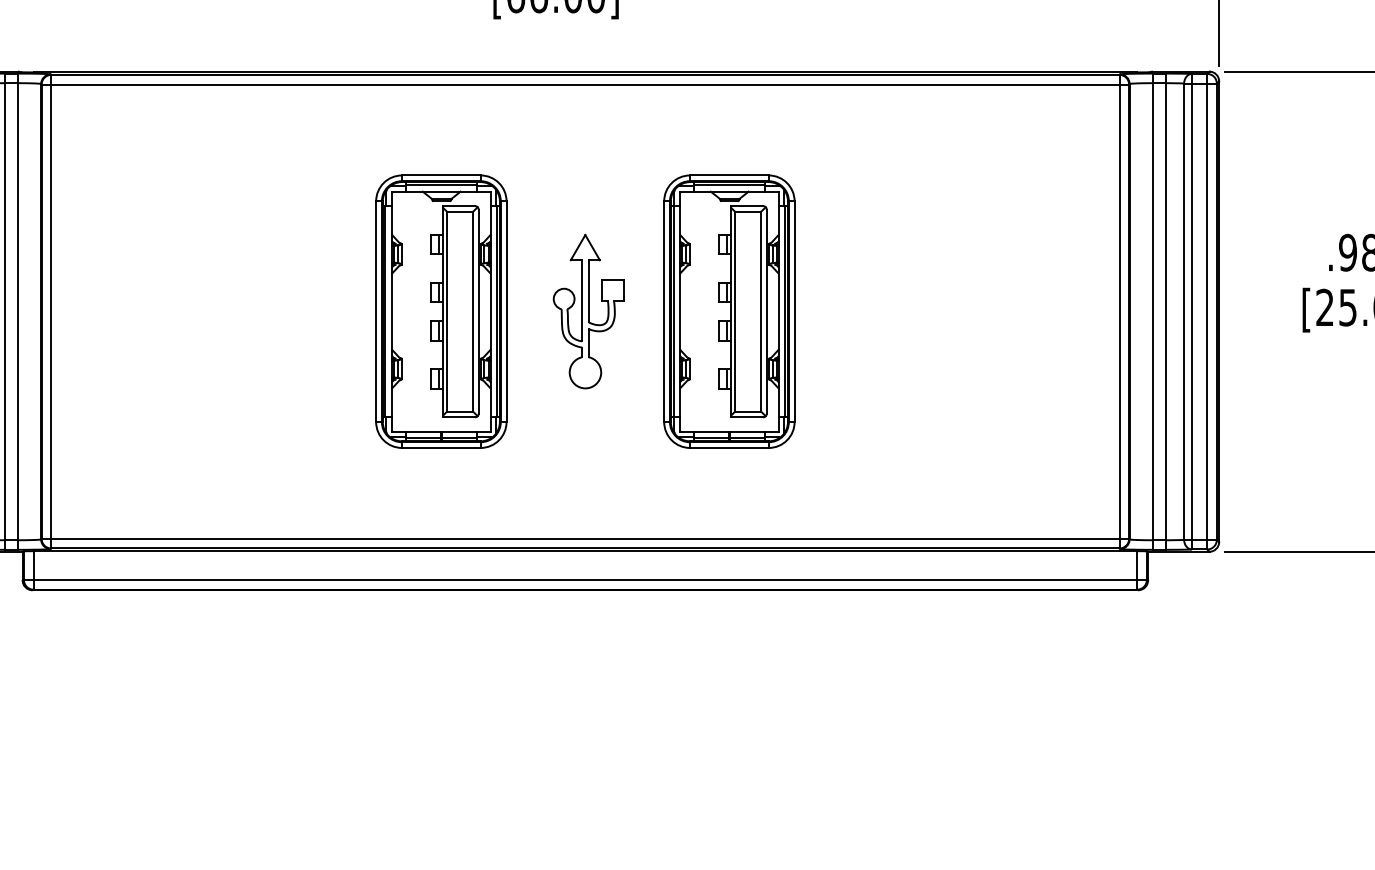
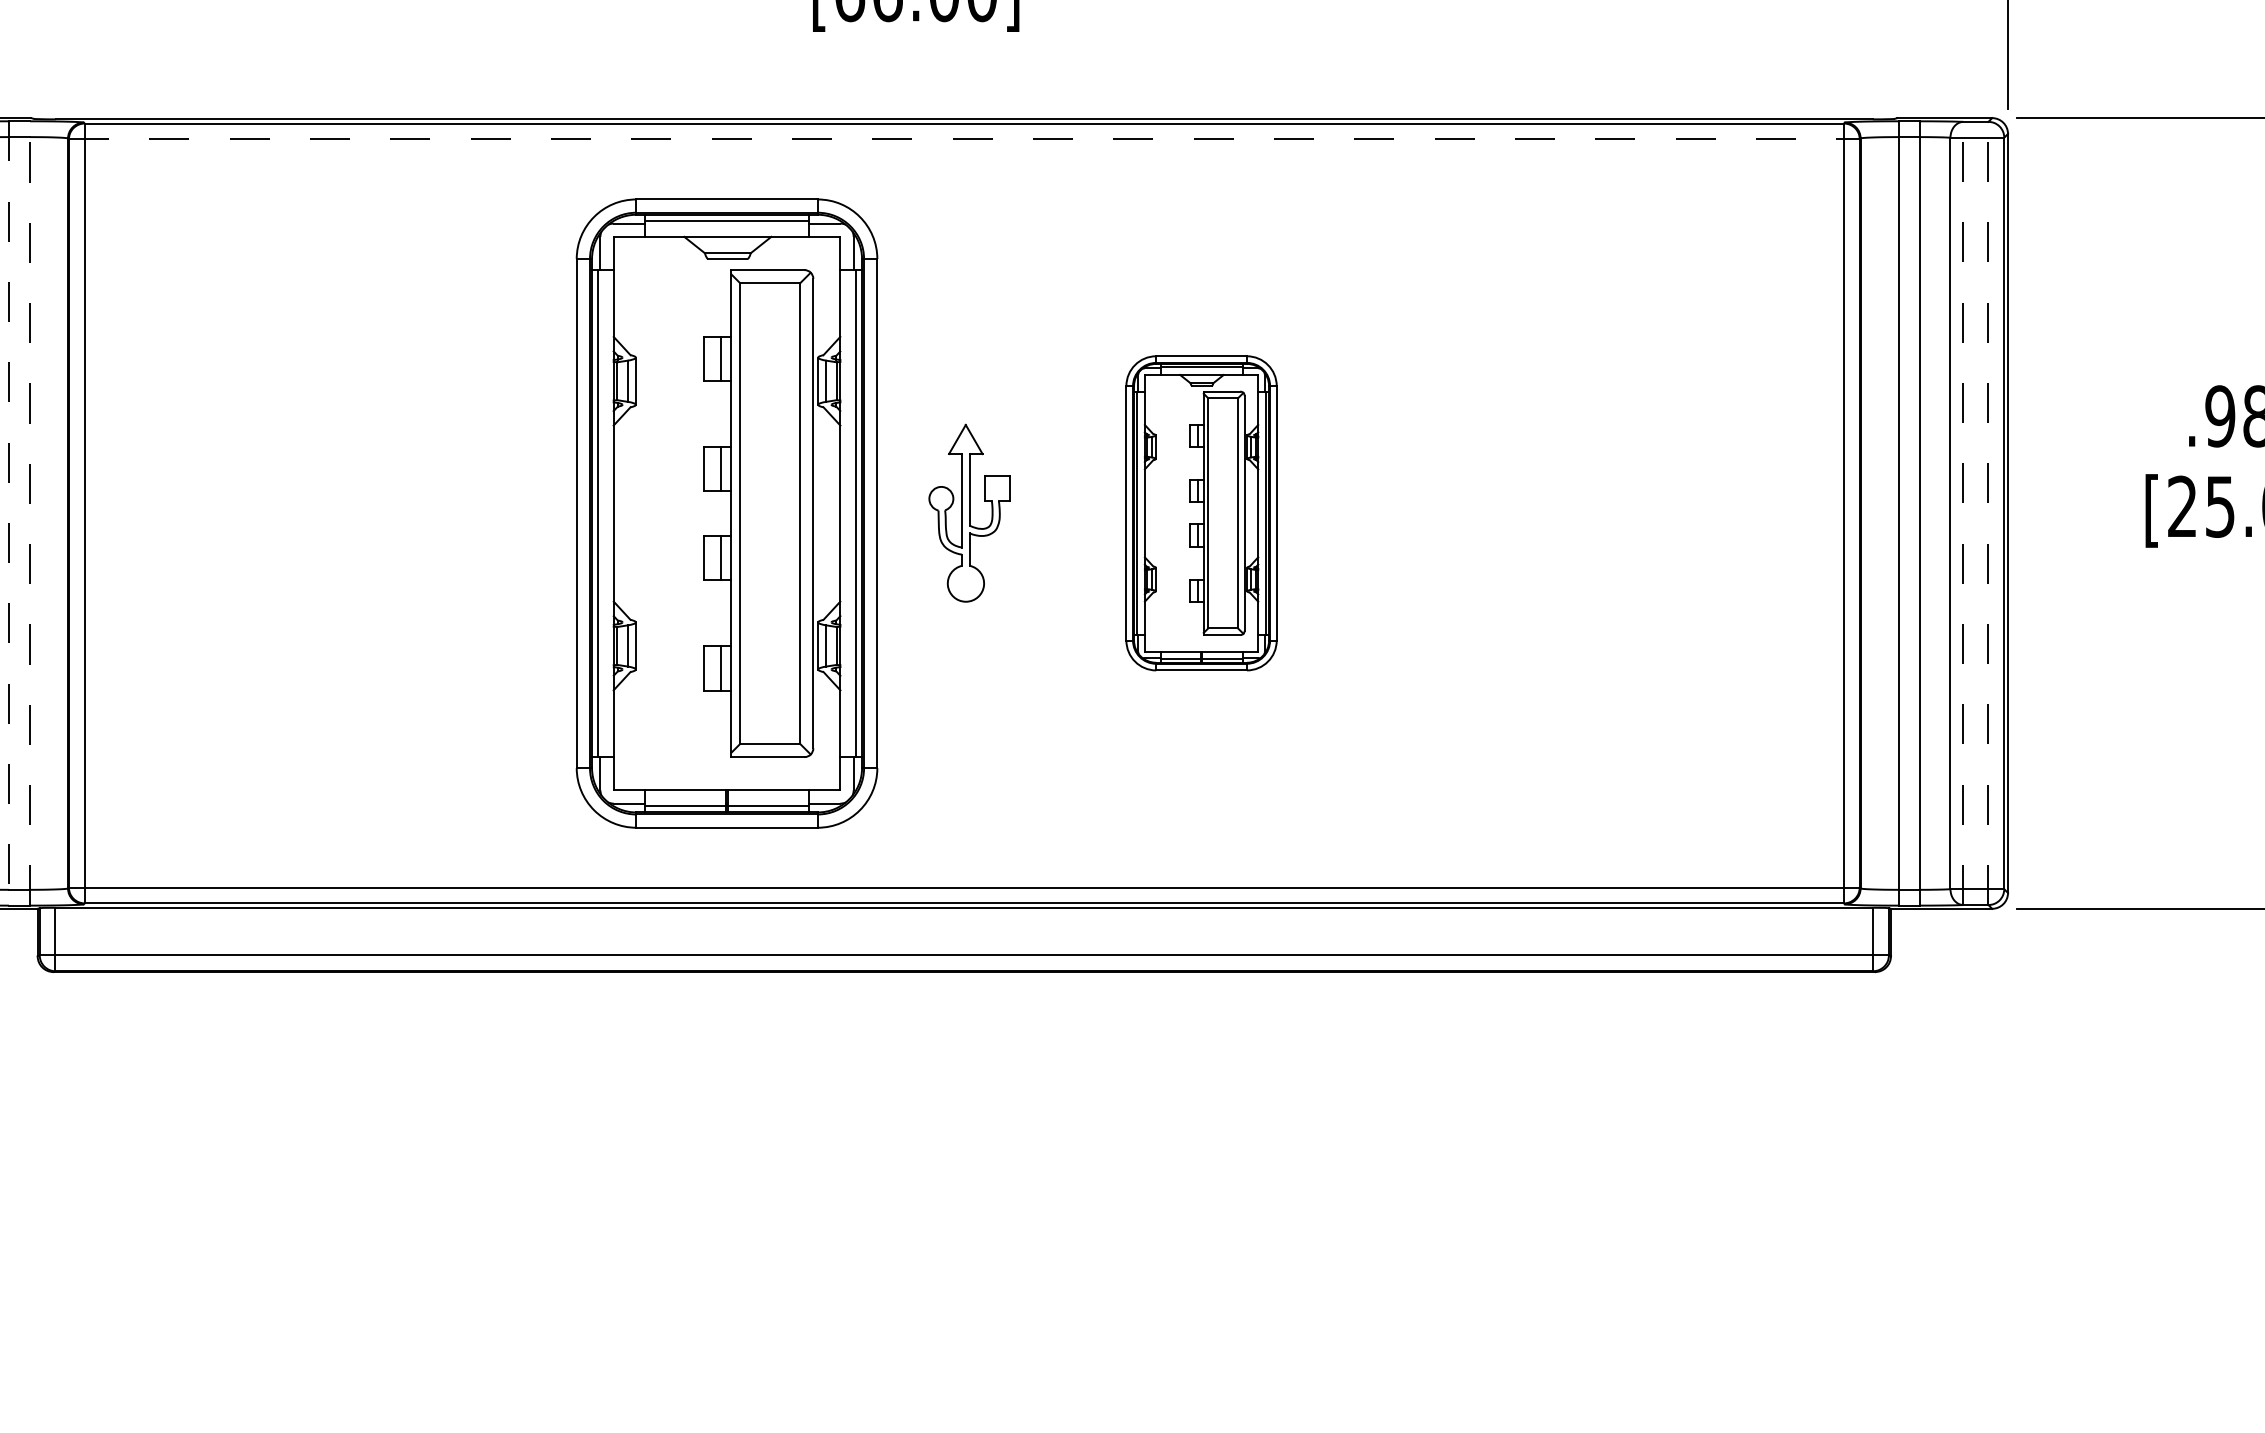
line: (585, 84) -> (964, 139), solid -> dashed
line: (18, 311) -> (30, 513), solid -> dashed
part: (441, 311) -> (727, 513), size x1.4
part: (588, 311) -> (969, 513), size x0.7
part: (729, 311) -> (1201, 513), size x0.7
line: (1191, 311) -> (1962, 513), solid -> dashed
line: (1207, 311) -> (1988, 513), solid -> dashed
line: (5, 312) -> (9, 514), solid -> dashed

